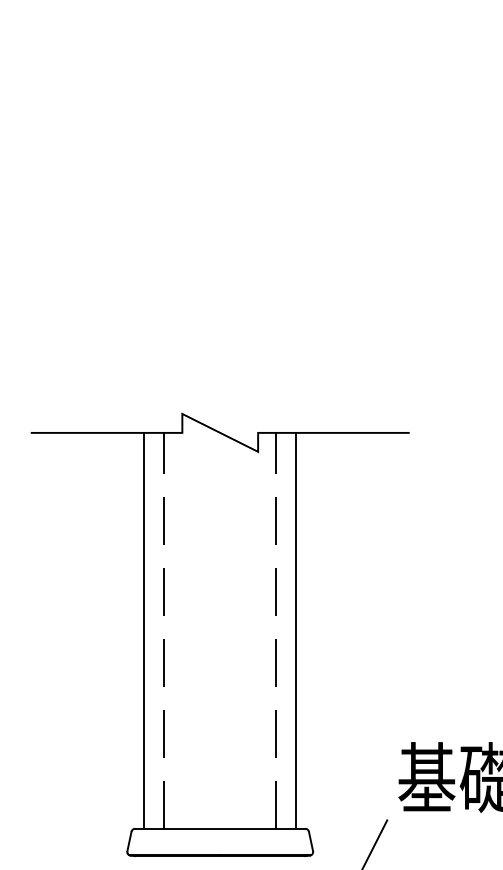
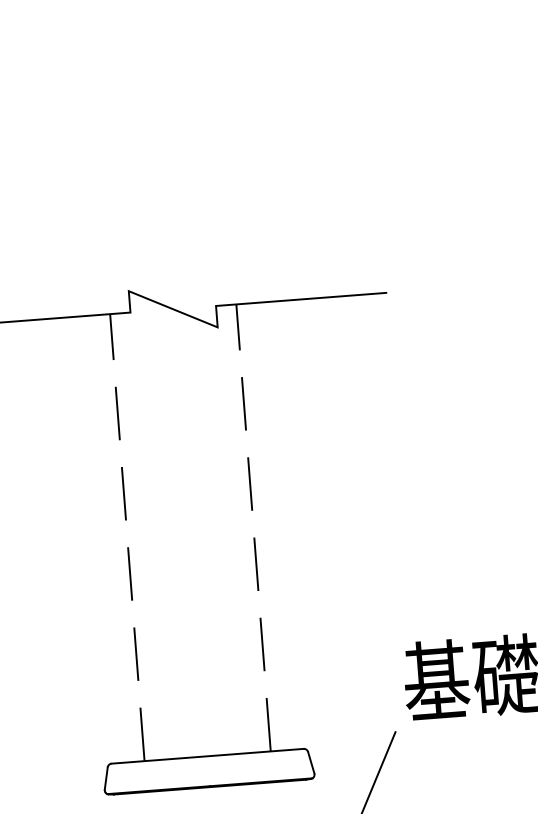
line: (144, 630) -> (104, 538), removed
line: (296, 630) -> (276, 525), removed

